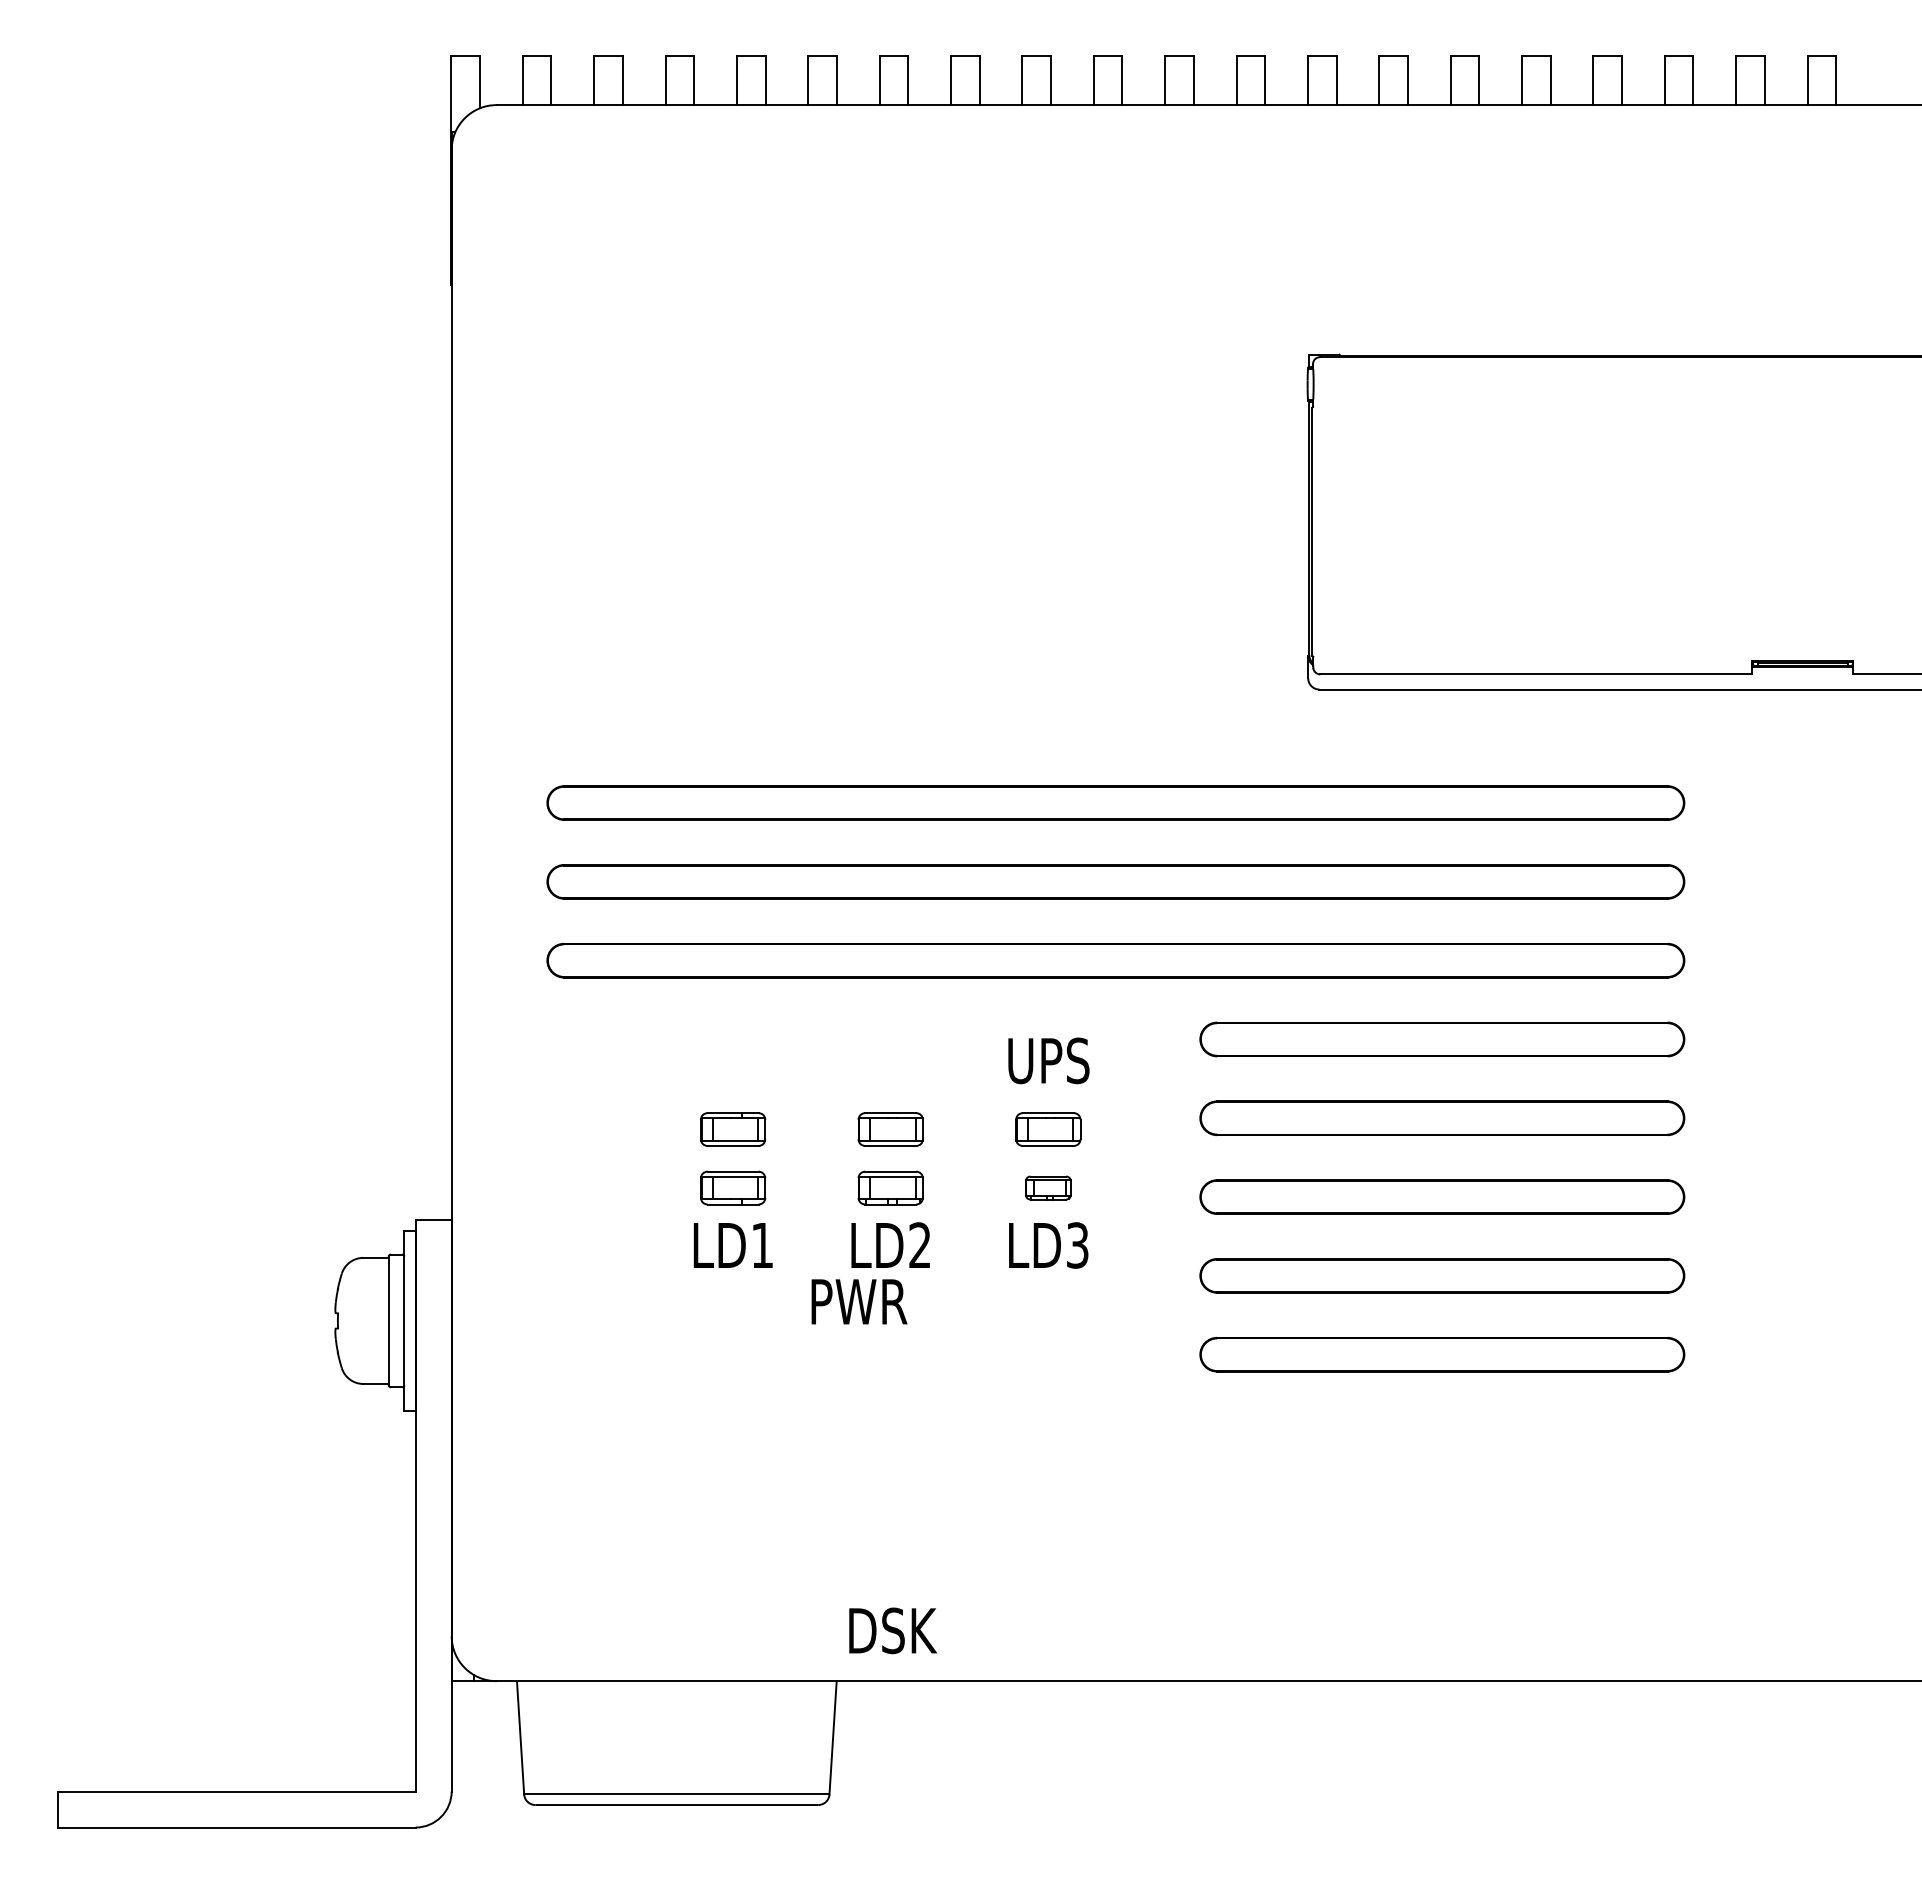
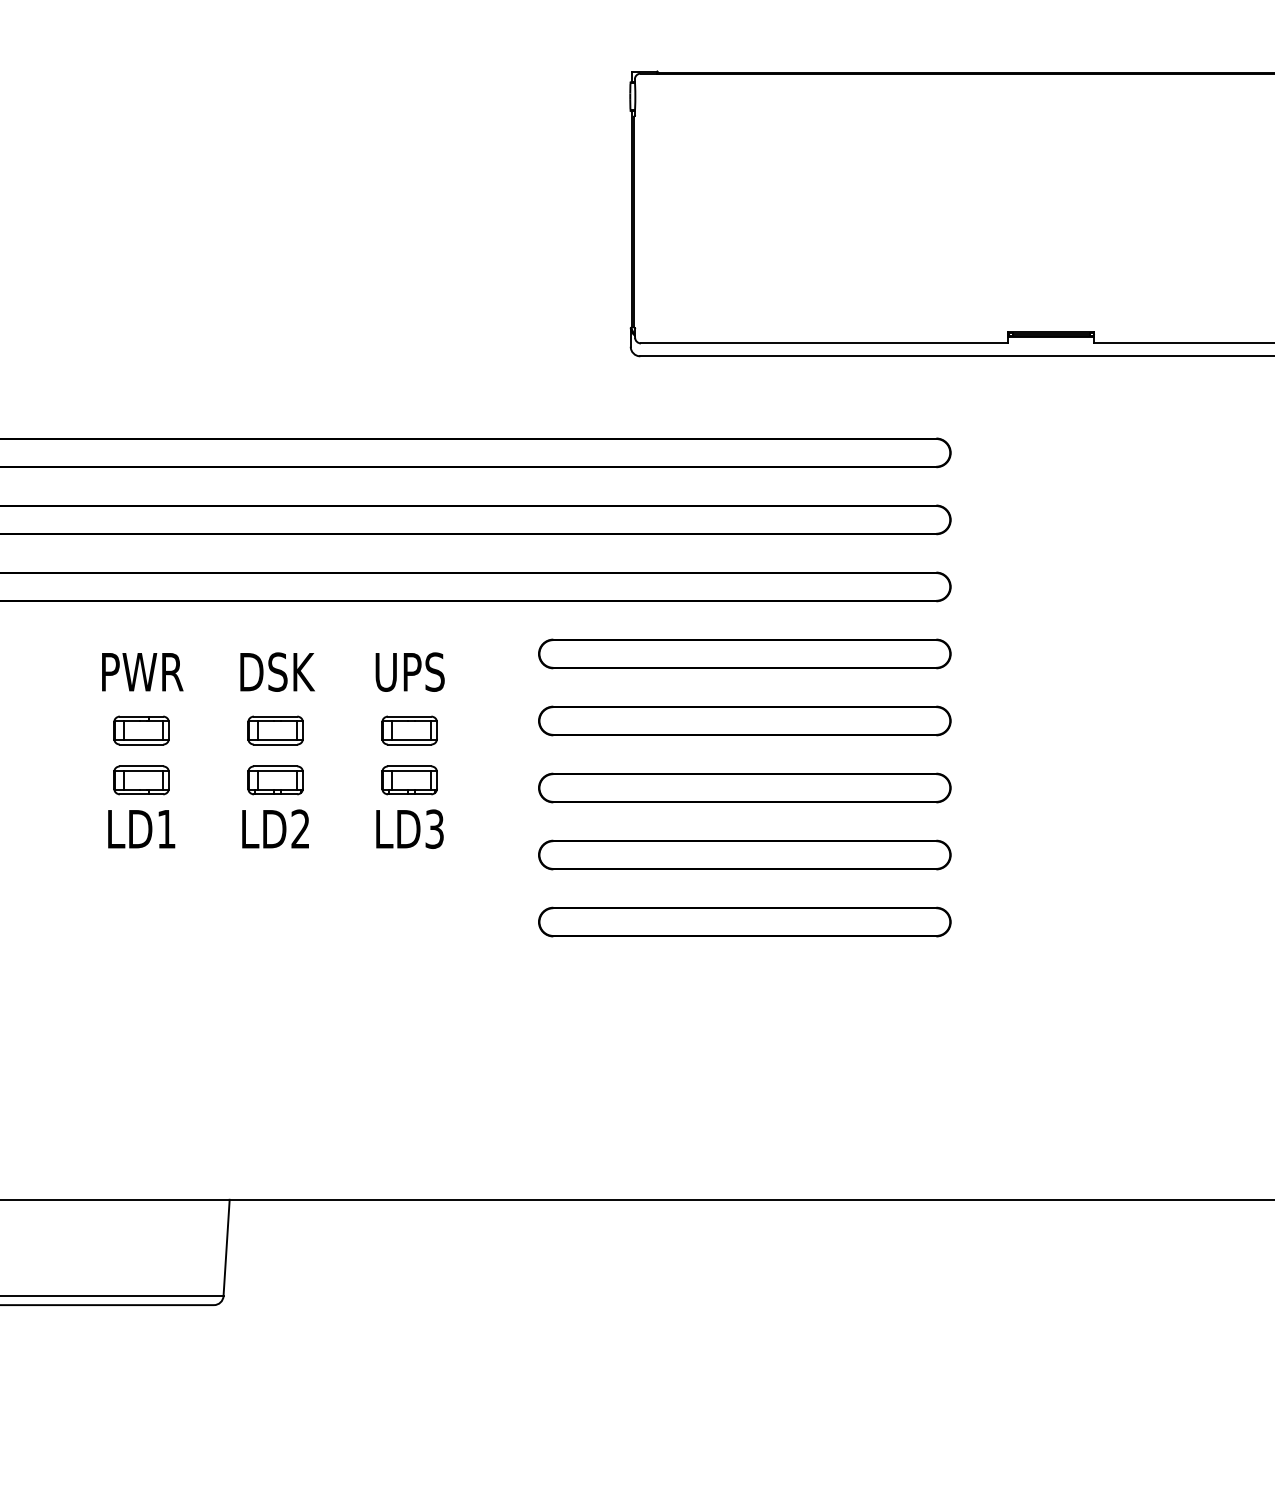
part: (1048, 1187) -> (409, 779), size x1.43
text: (859, 1301) -> (142, 671), moved
text: (893, 1630) -> (277, 671), moved

